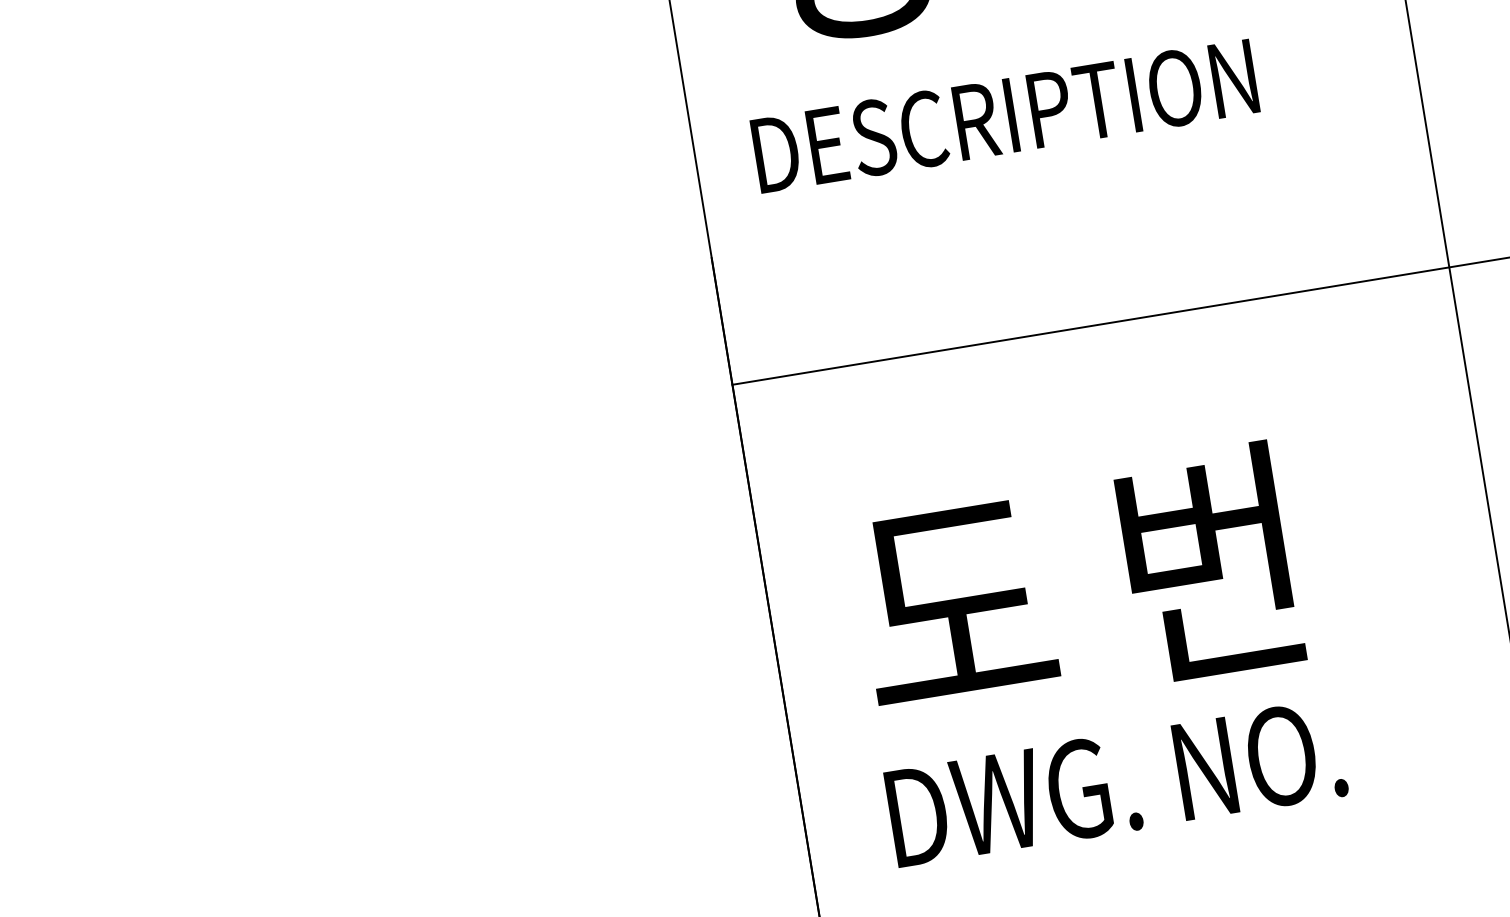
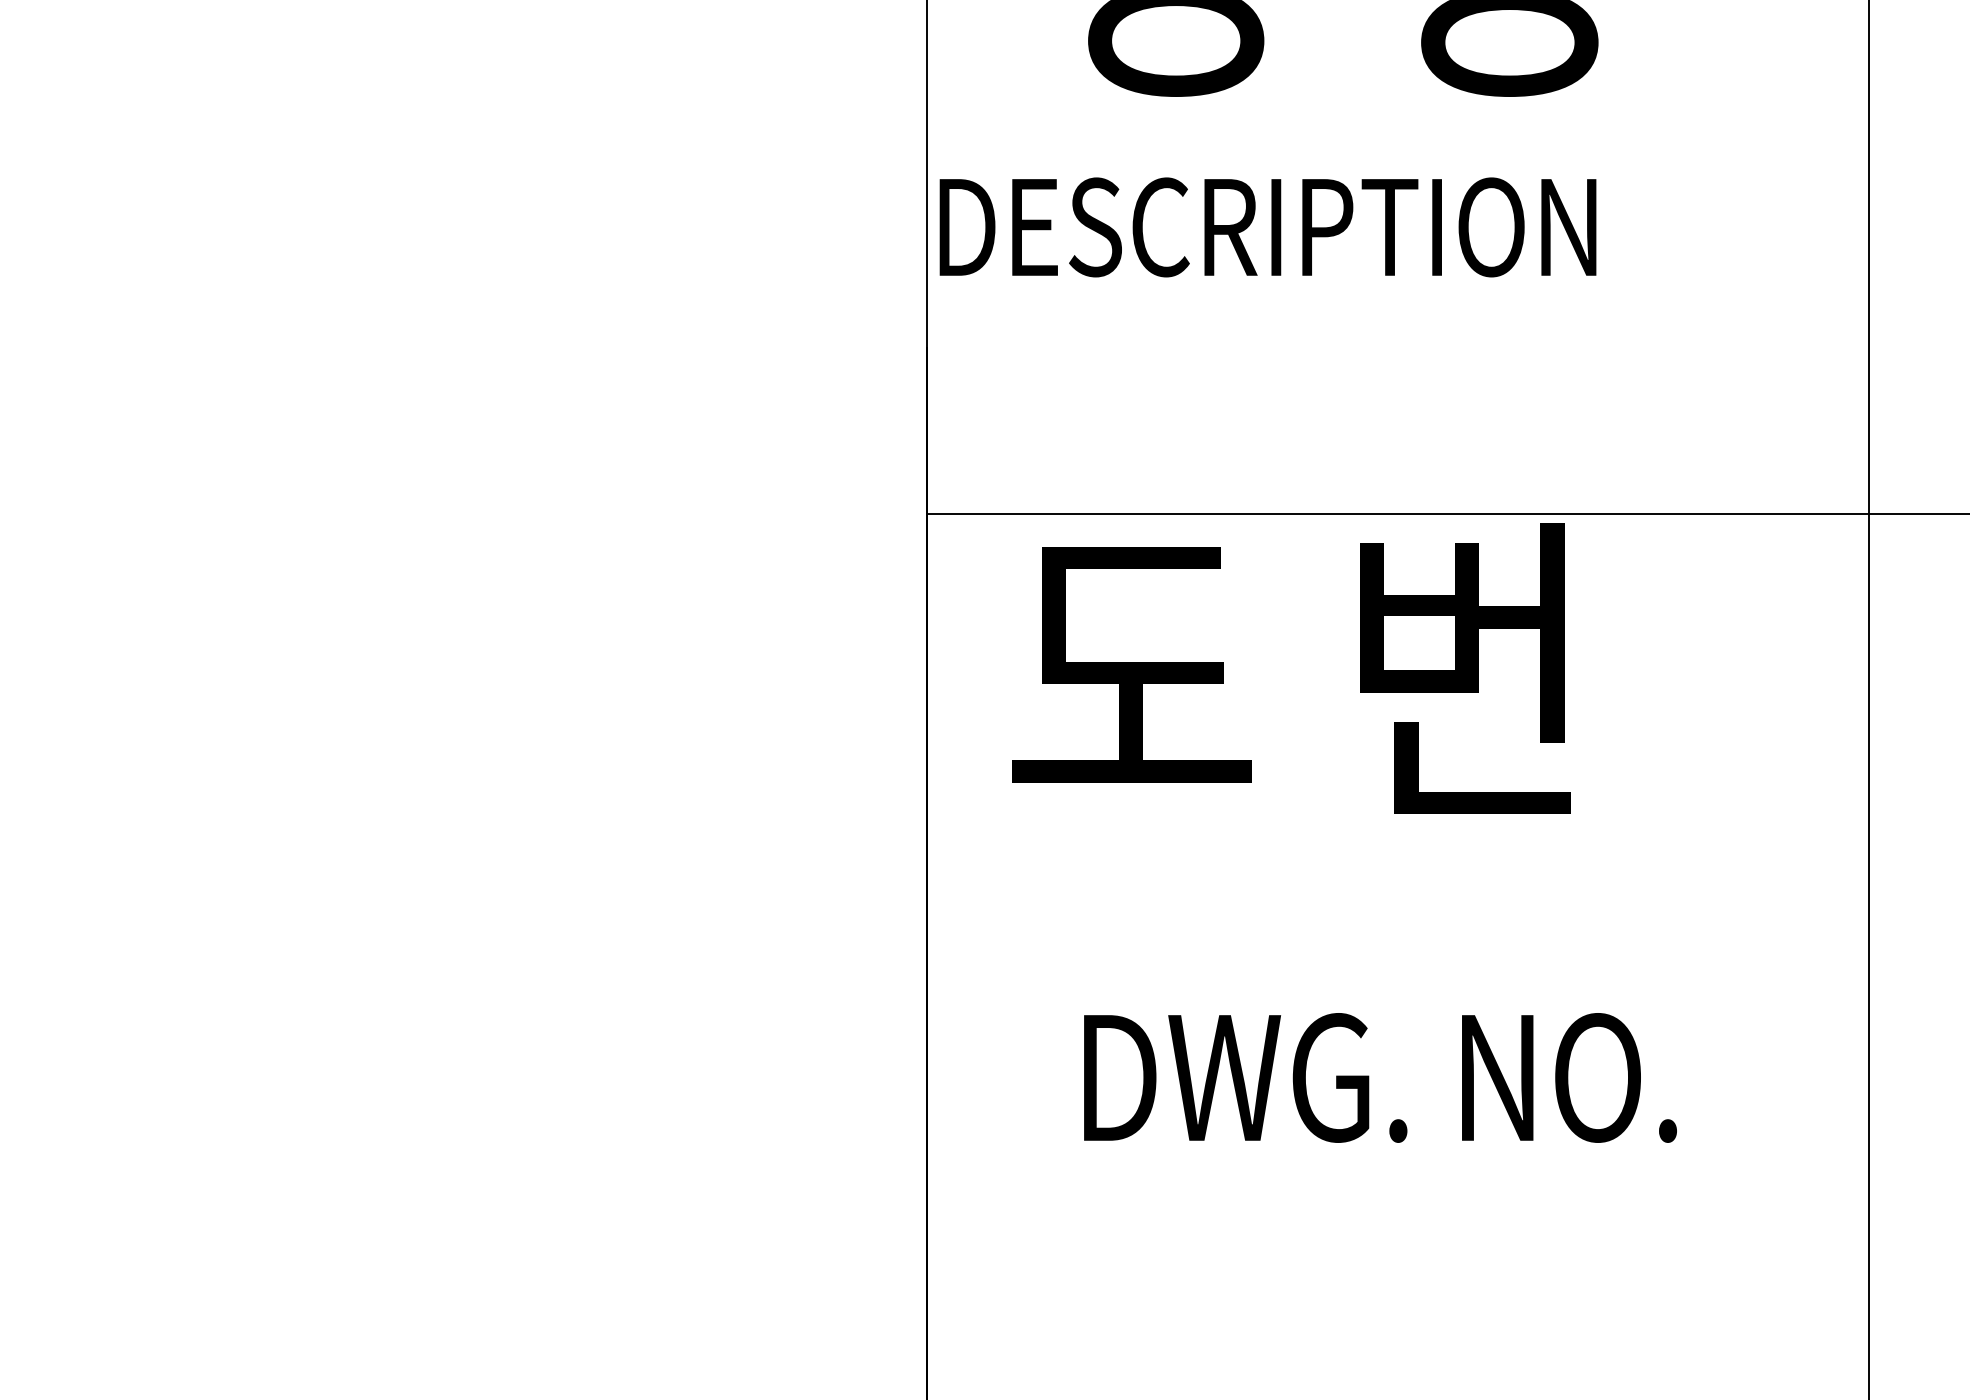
text: (1004, 116) -> (1267, 227), moved
text: (1077, 584) -> (1291, 668), moved
text: (1116, 783) -> (1380, 1077), moved

